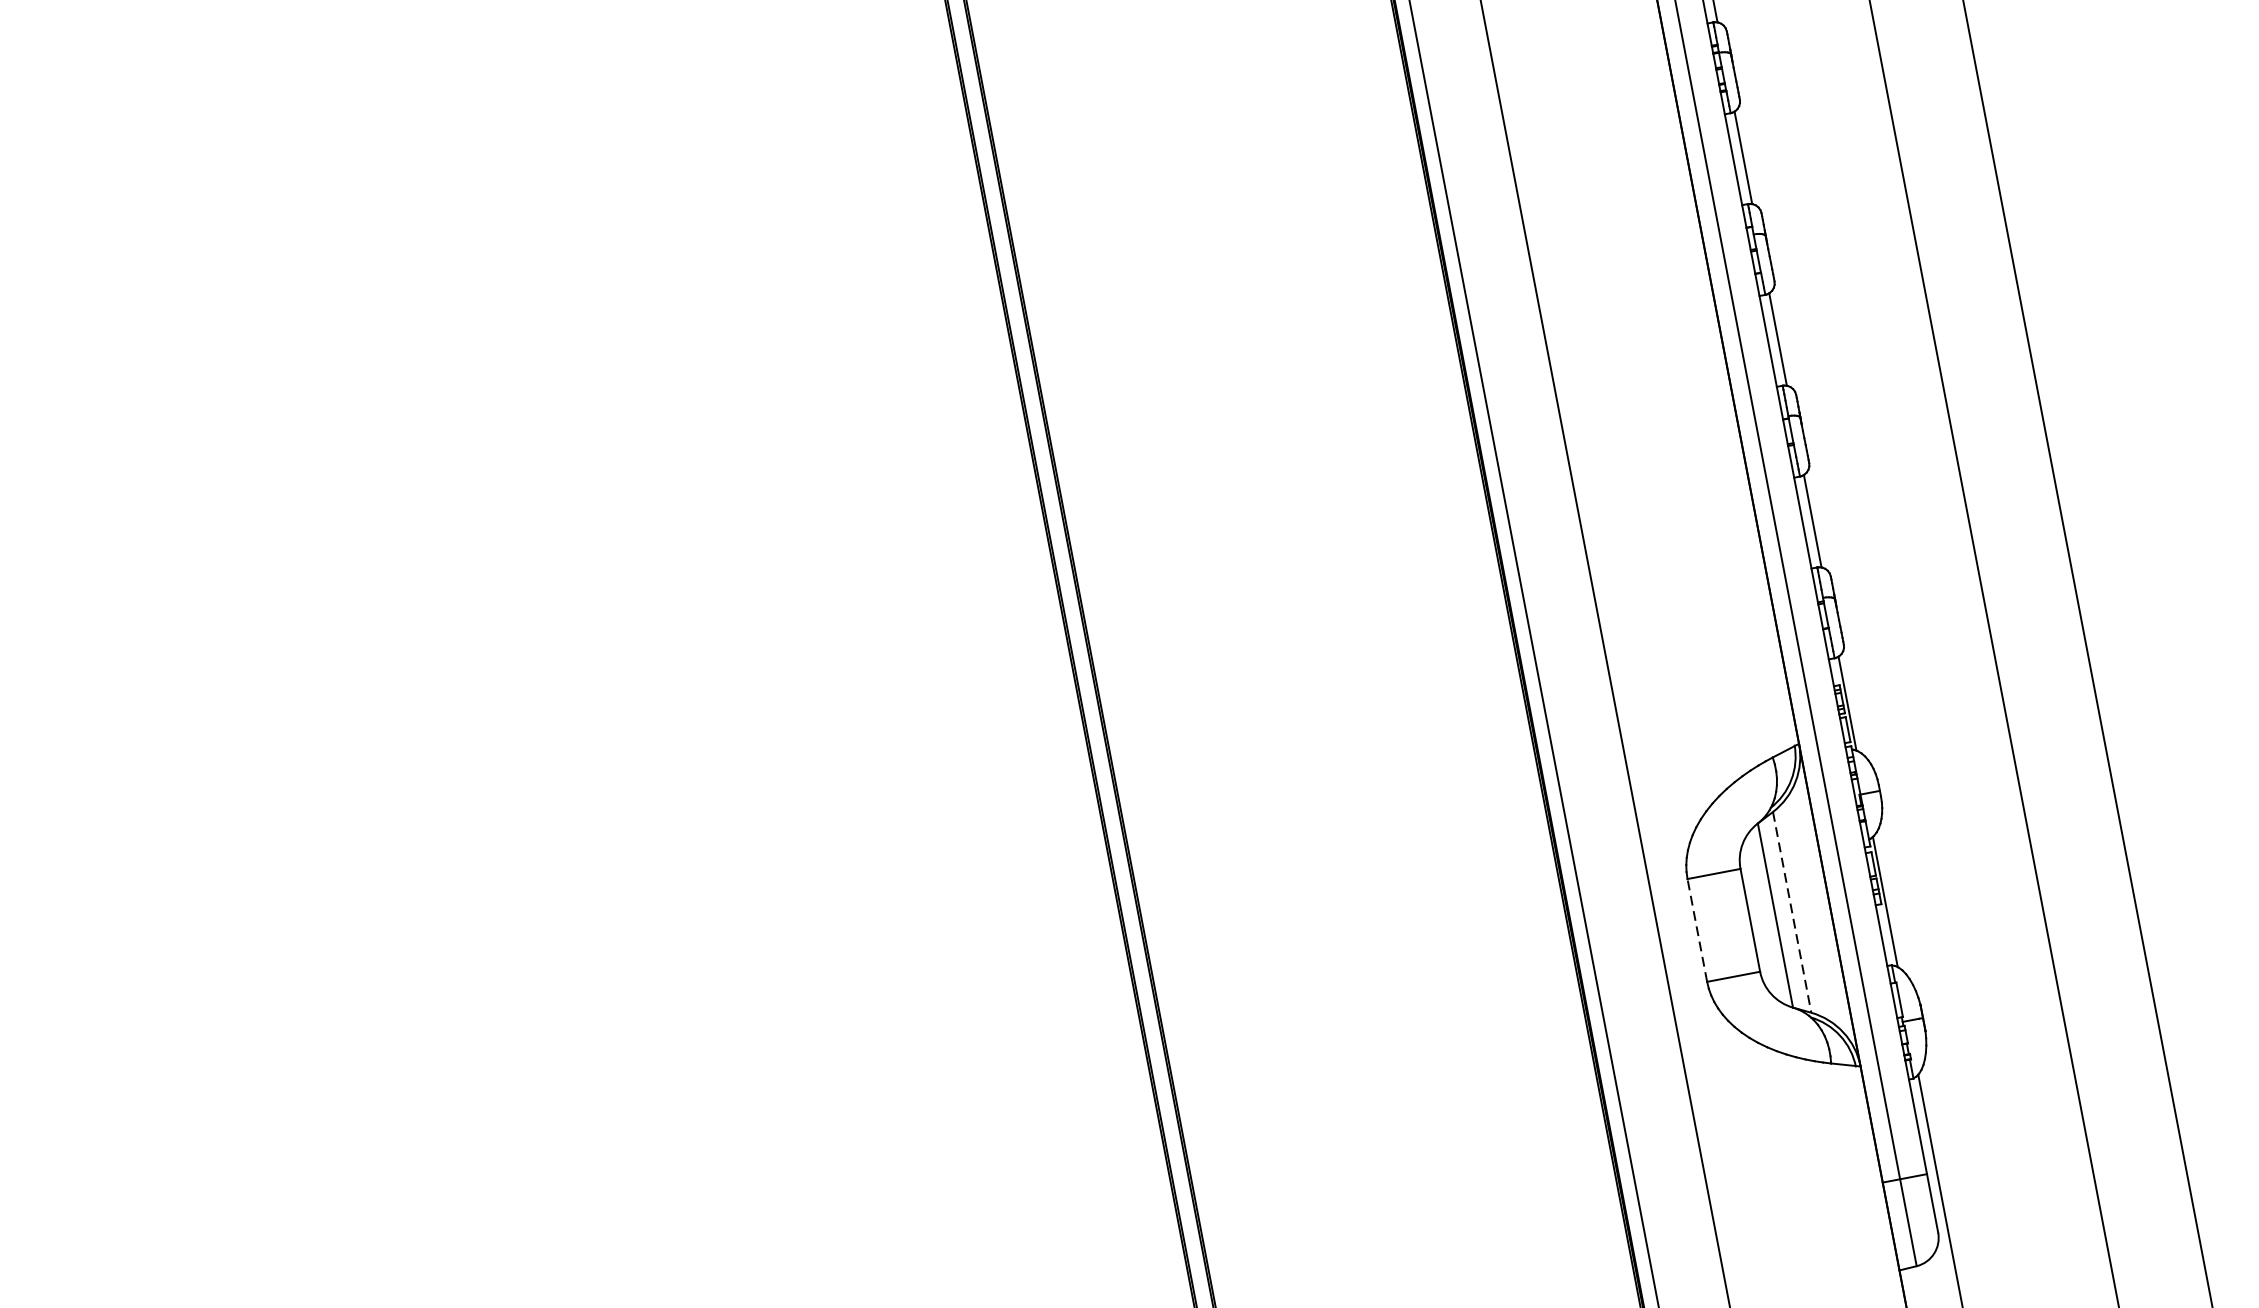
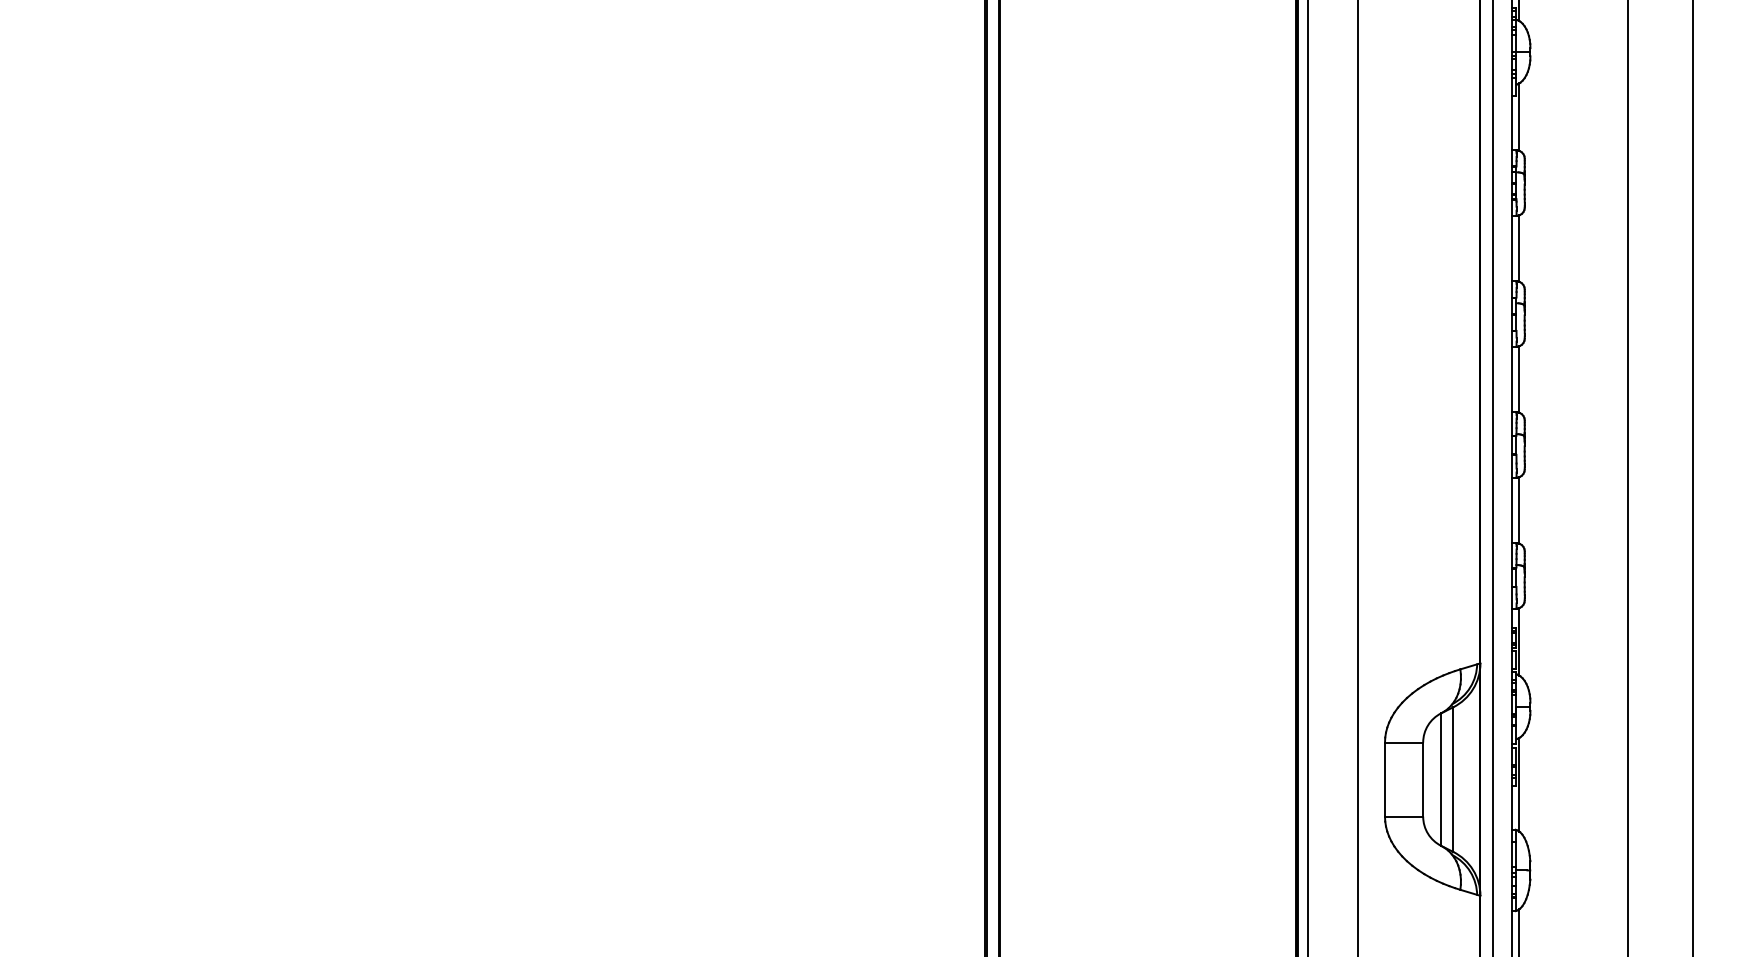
line: (1792, 913) -> (1453, 780), dashed -> solid
line: (1697, 930) -> (1385, 779), dashed -> solid

